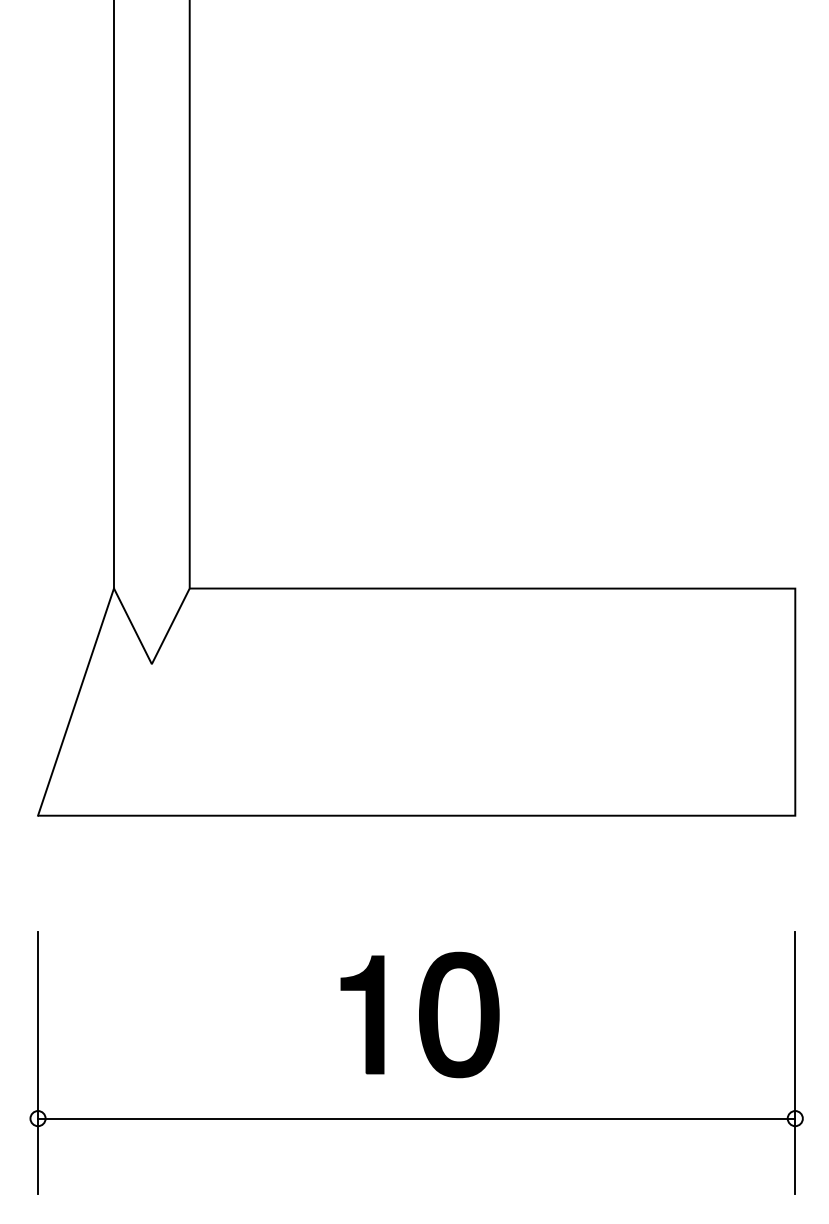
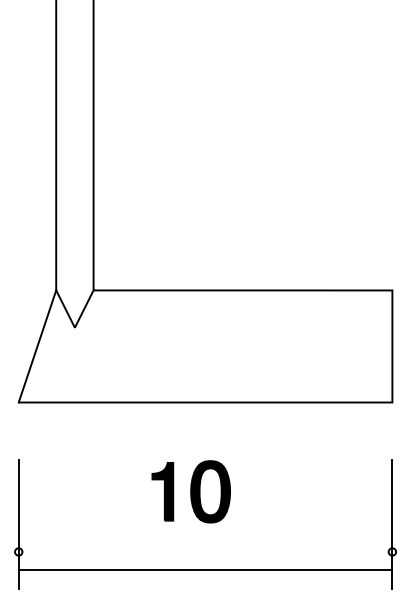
part: (418, 1014) -> (190, 491), moved
line: (416, 1117) -> (205, 569), moved

